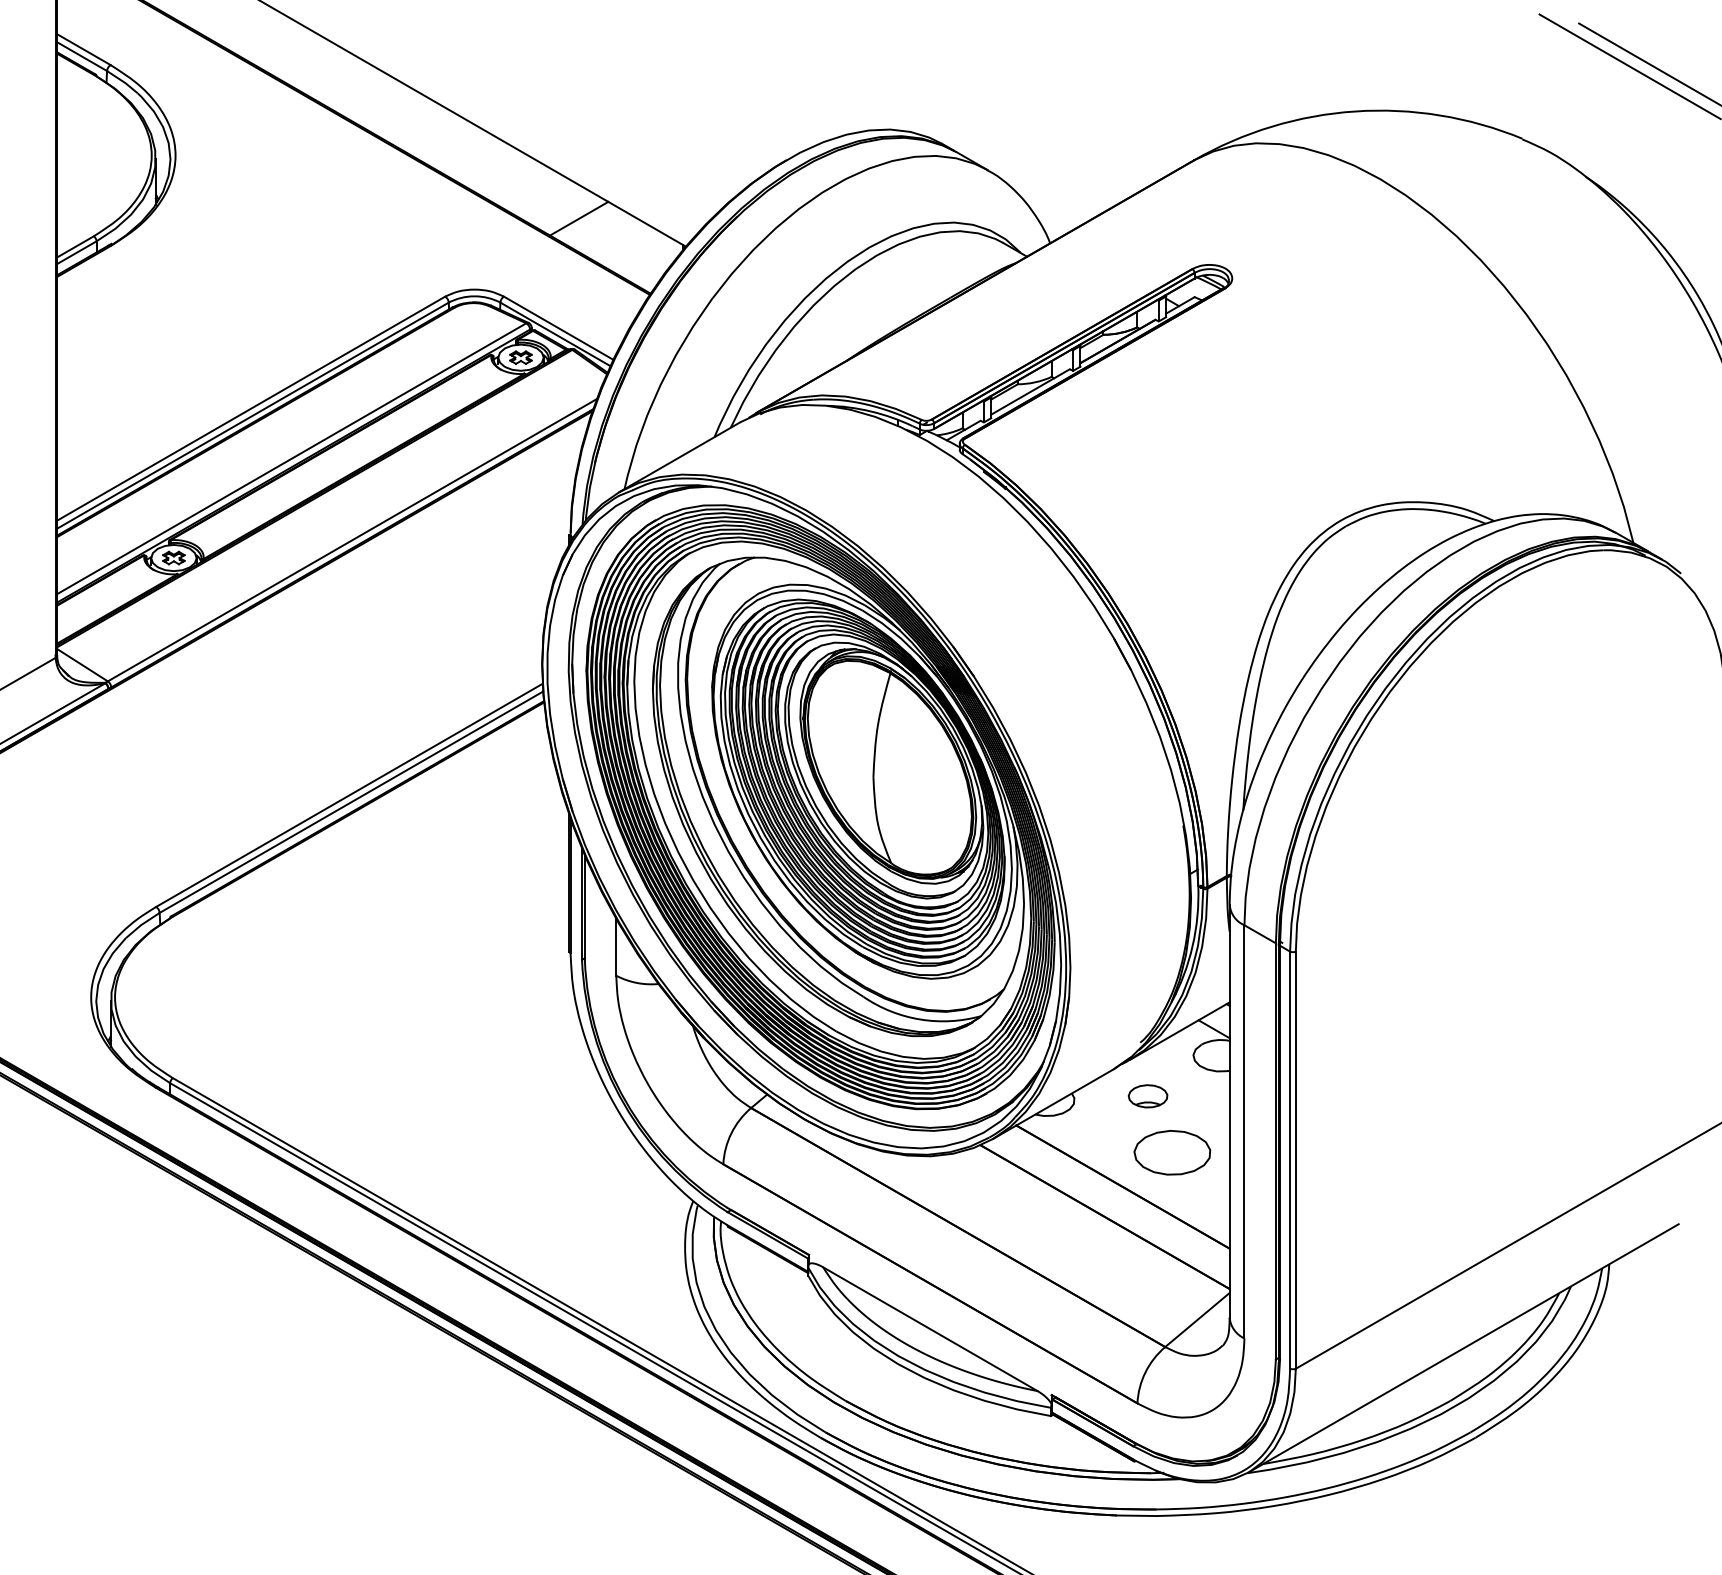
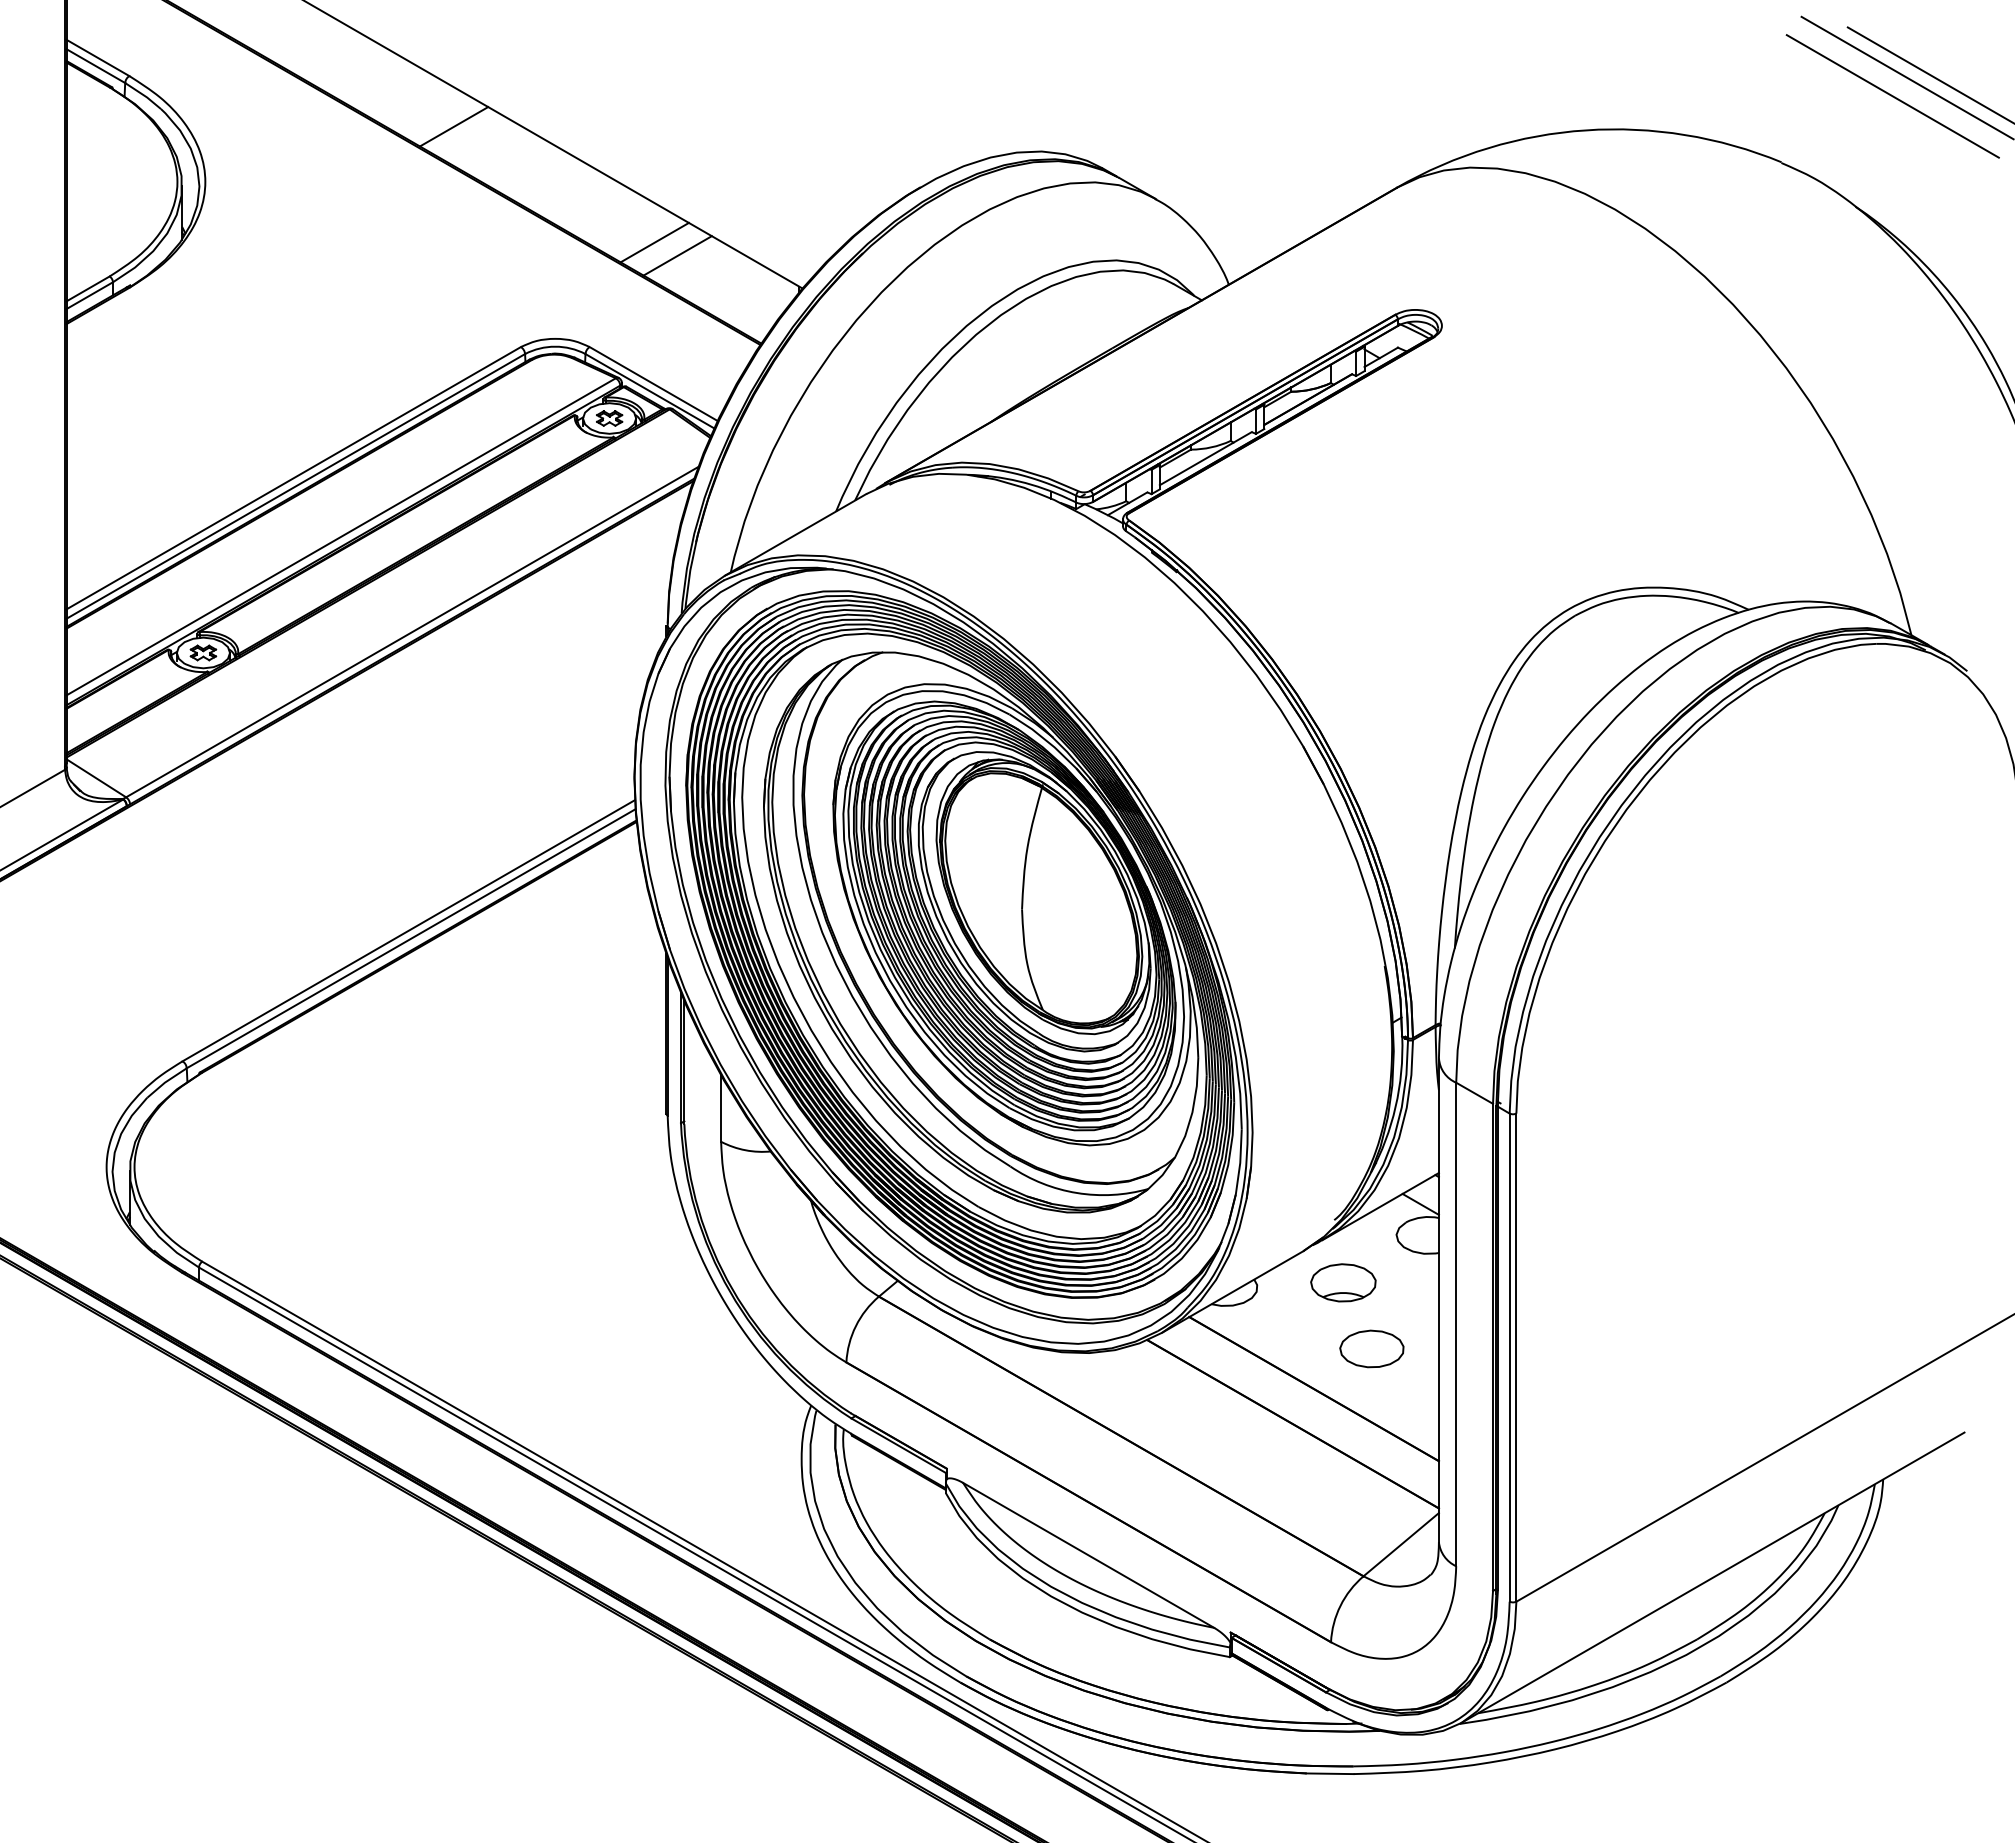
line: (1617, 82) -> (1892, 96), added
line: (387, 108) -> (453, 126), added
line: (559, 207) -> (654, 242), added
part: (1148, 1095) -> (1343, 1282), size x1.43
part: (1172, 1152) -> (1371, 1348), size x0.71

